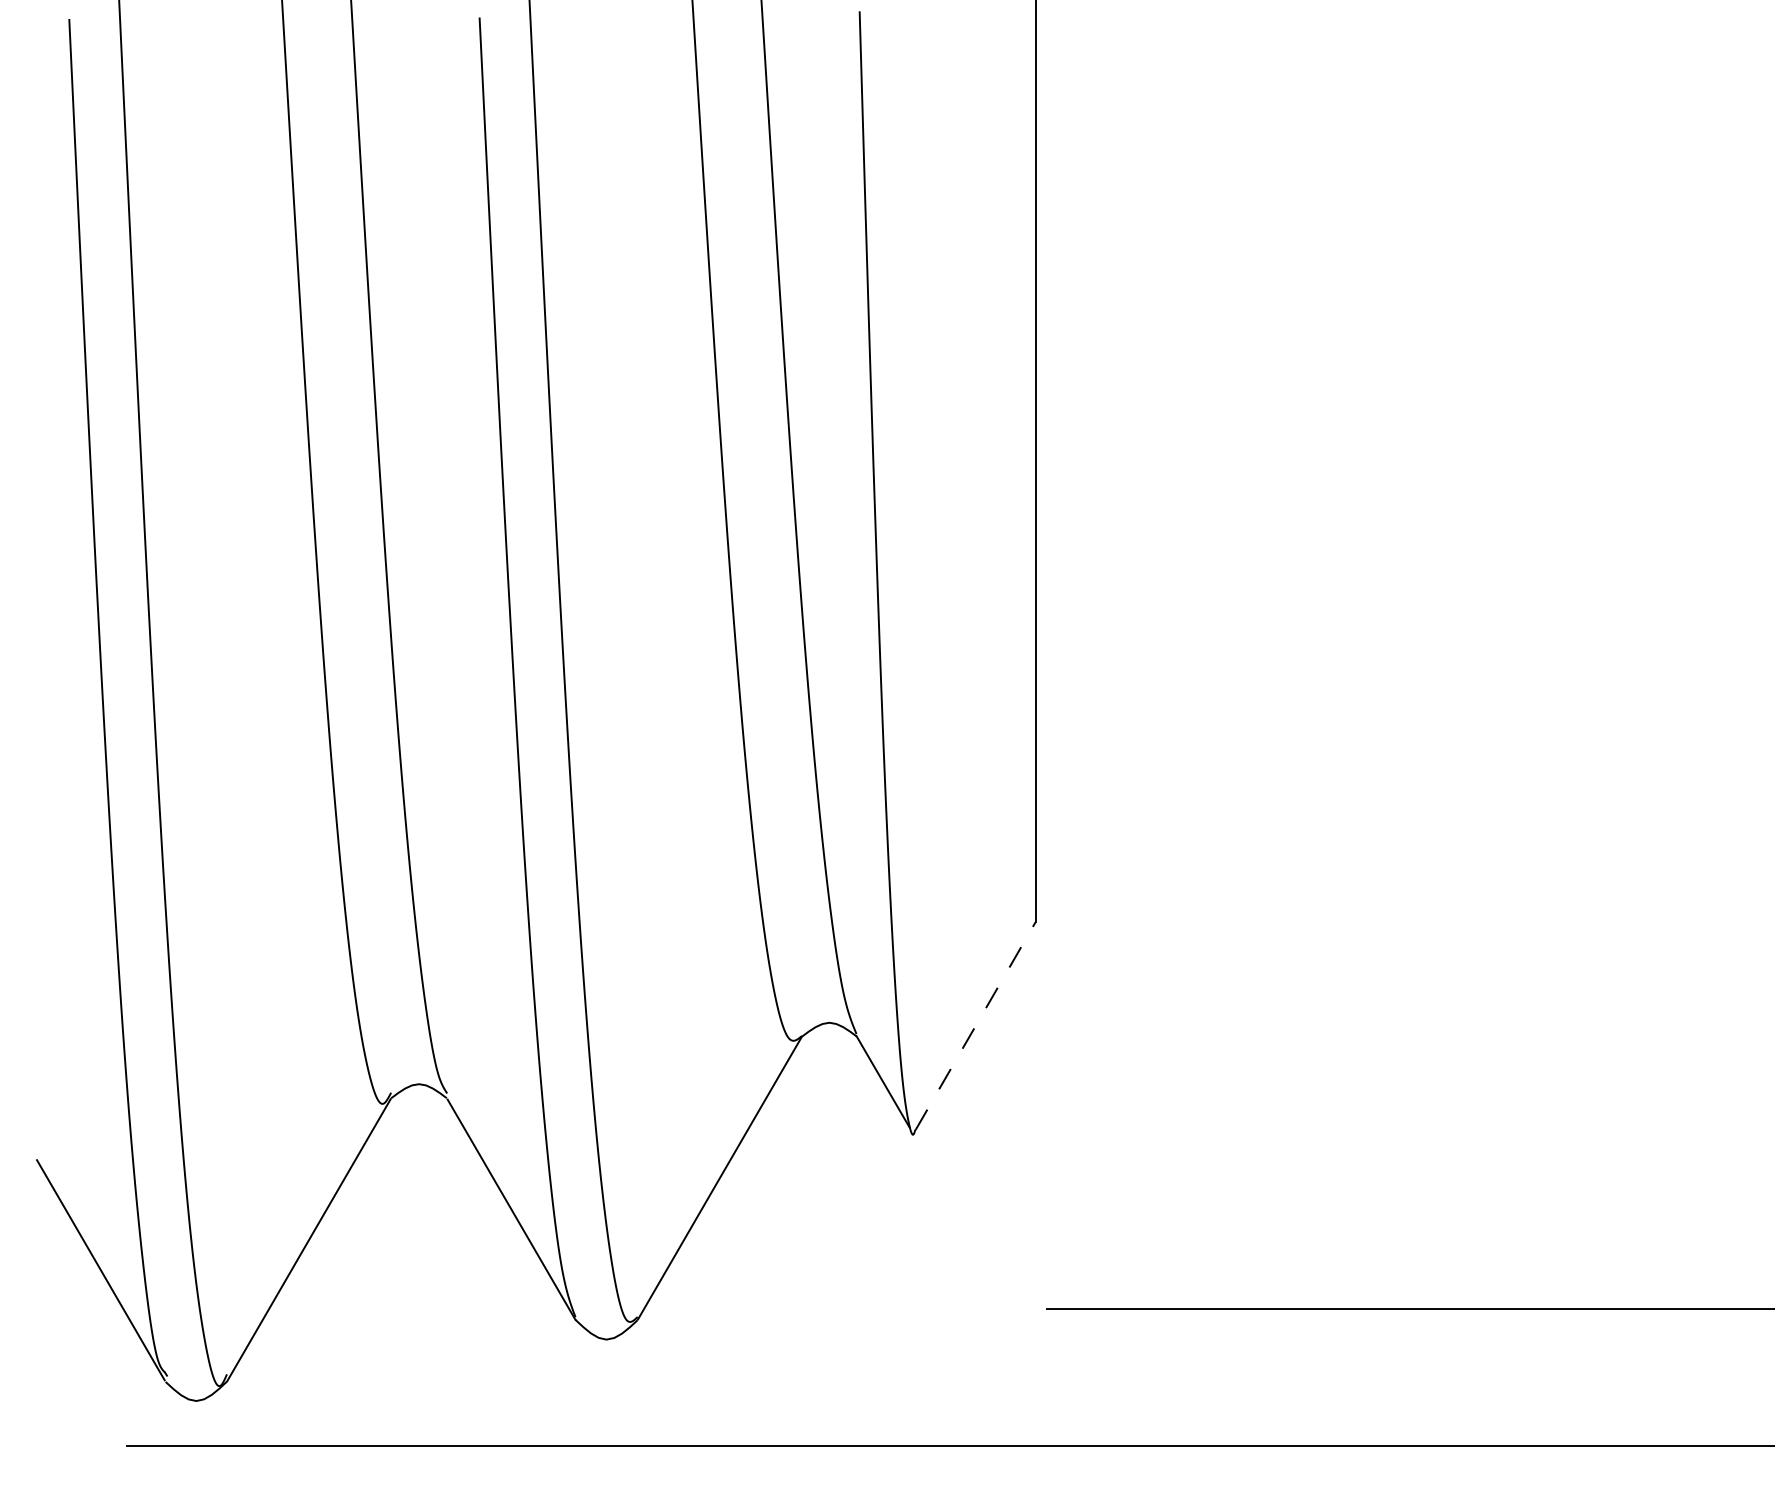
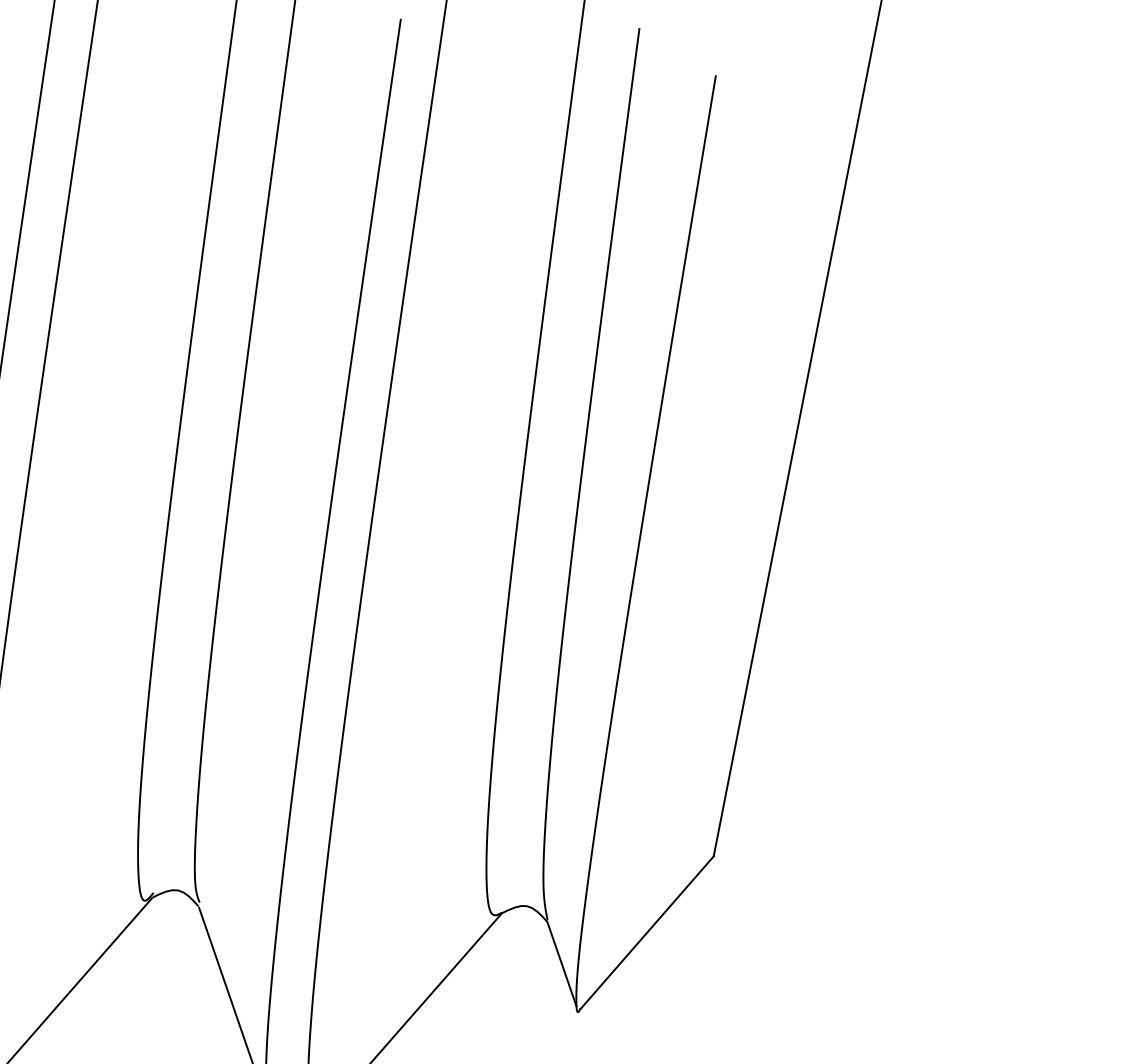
line: (975, 1025) -> (647, 932), dashed -> solid

